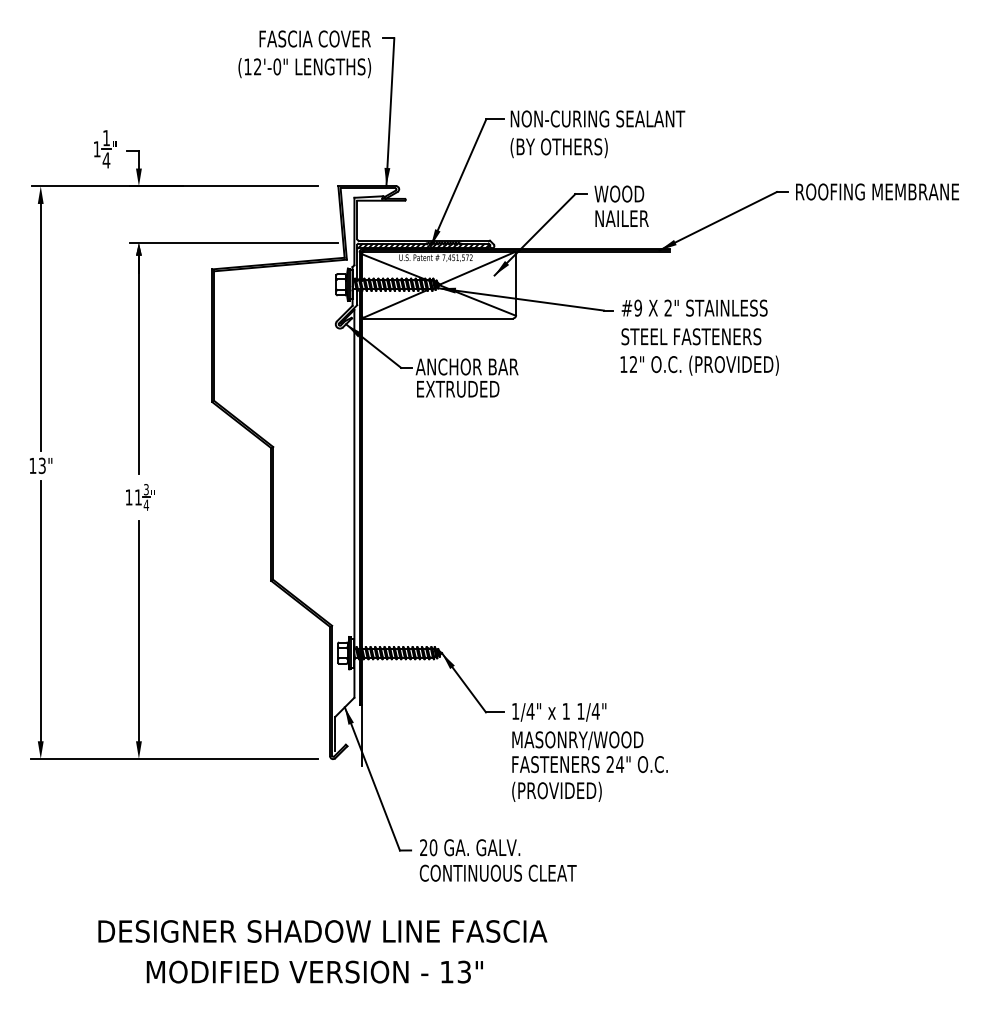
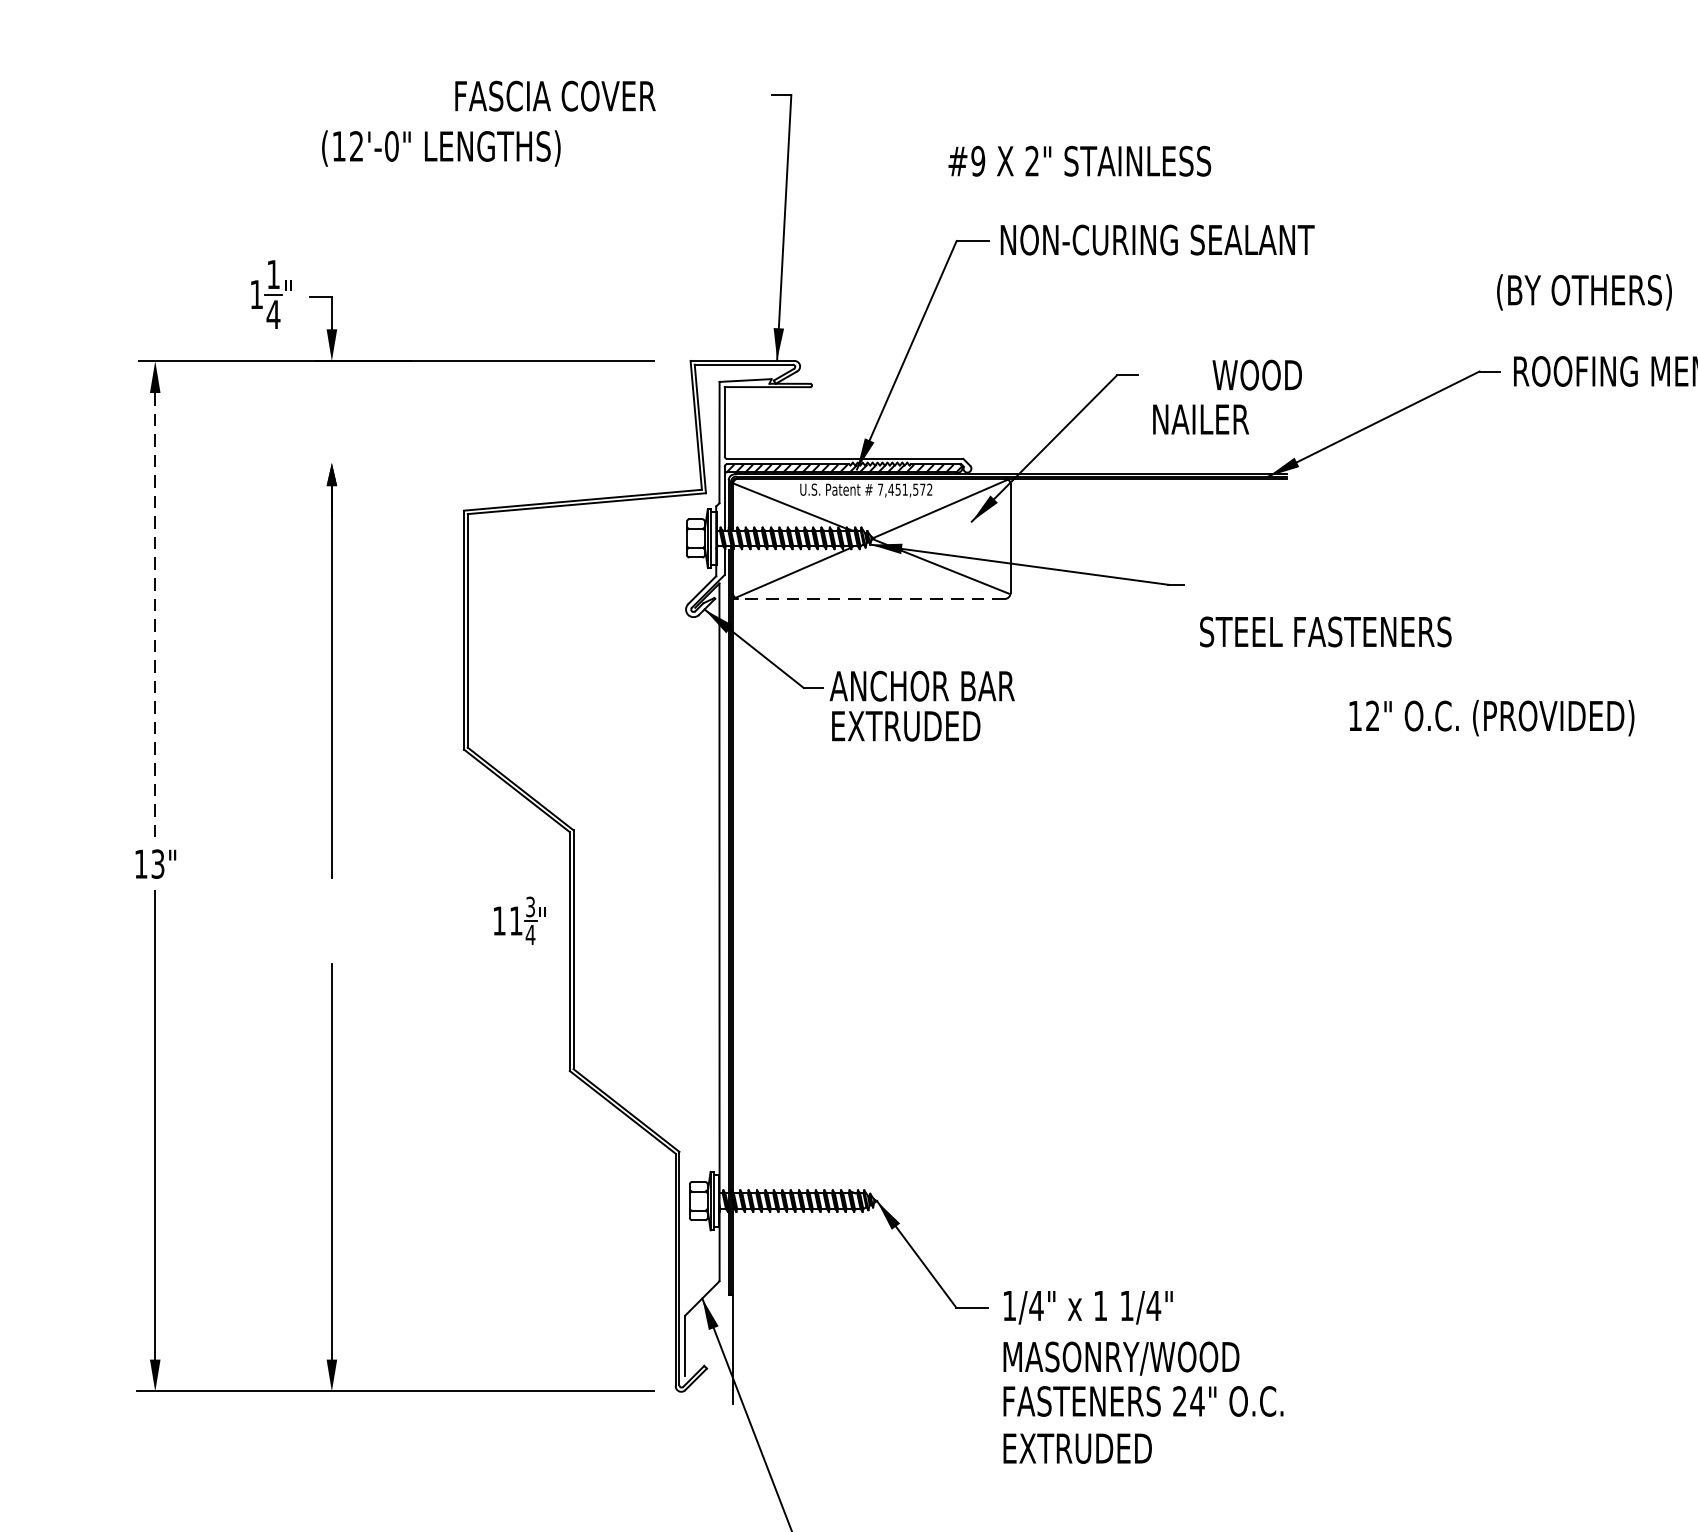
text: (314, 38) -> (554, 95), moved
text: (304, 68) -> (440, 149), moved
text: (558, 148) -> (1583, 293), moved
text: (619, 193) -> (1257, 374), moved
line: (233, 242) -> (502, 462), removed
text: (694, 307) -> (1079, 160), moved
line: (437, 318) -> (869, 599), solid -> dashed
line: (40, 327) -> (154, 615), solid -> dashed
text: (699, 365) -> (1491, 717), moved
part: (140, 497) -> (519, 921), moved
text: (556, 791) -> (1083, 1449), (PROVIDED) -> EXTRUDED

